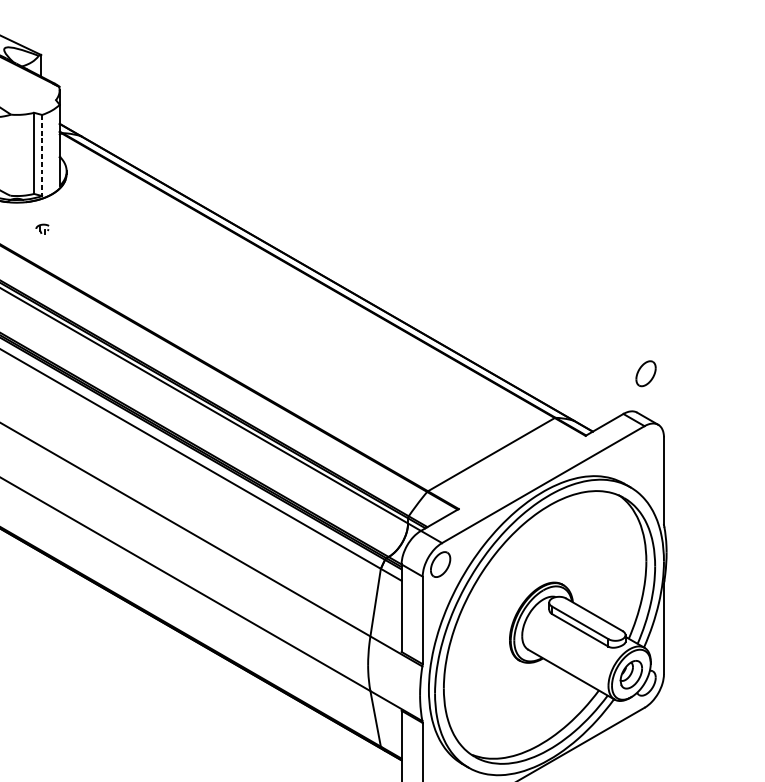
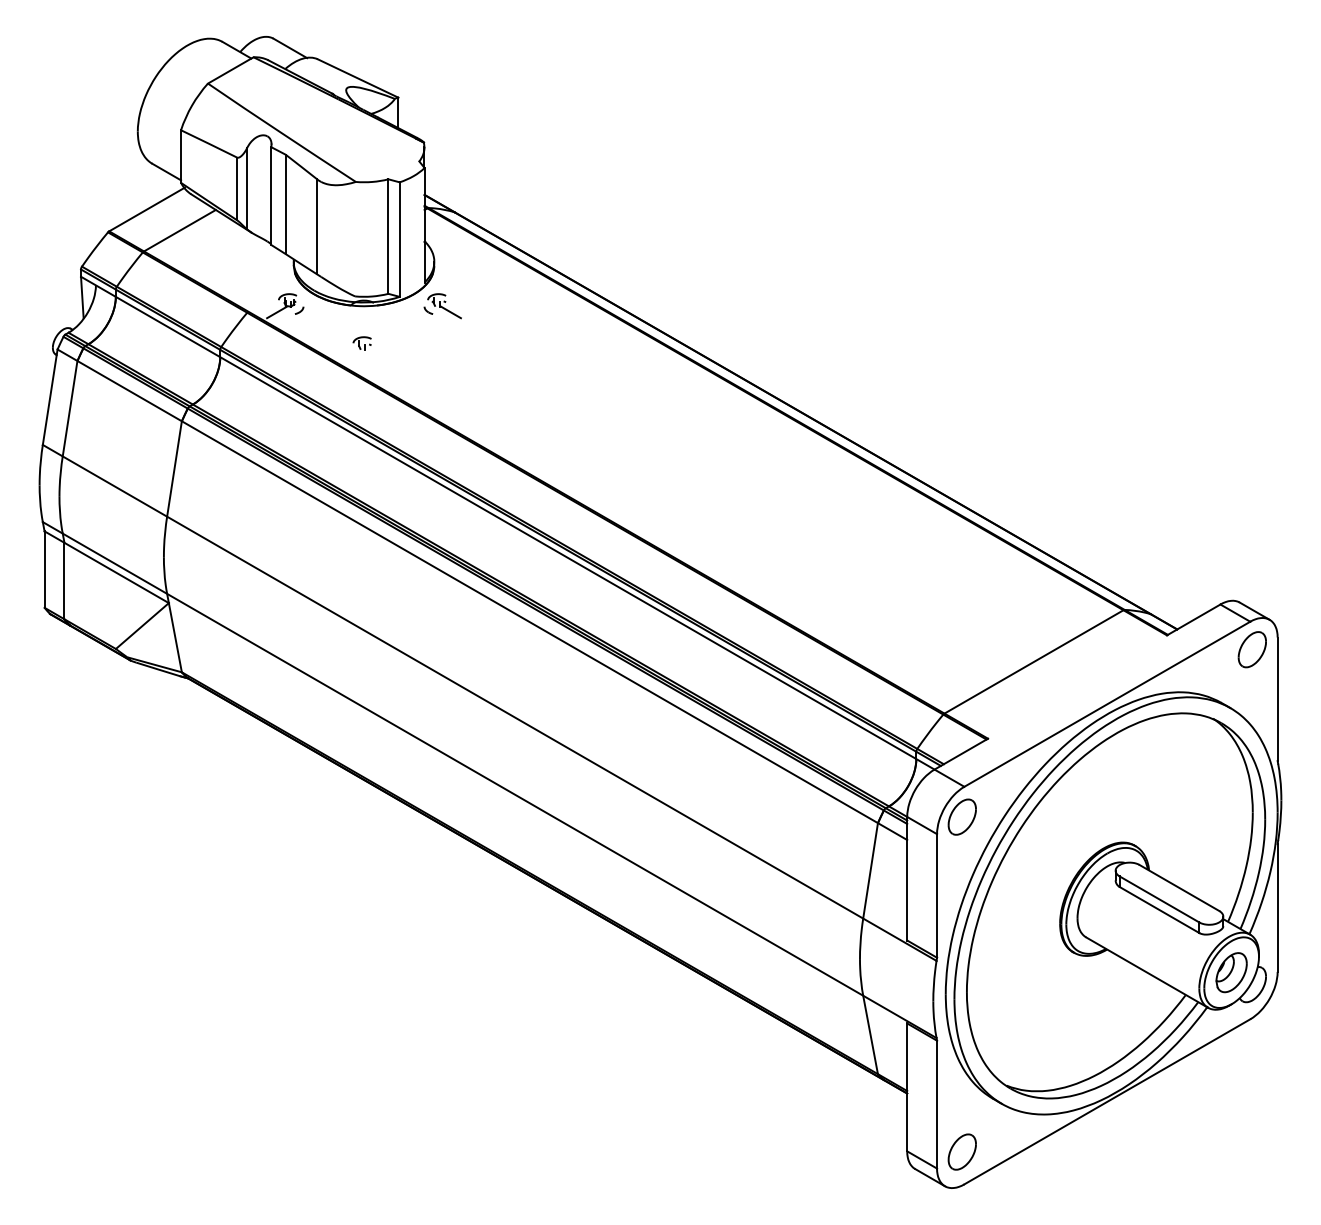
line: (41, 156) -> (399, 240), dashed -> solid
part: (72, 202) -> (442, 306), added
part: (41, 229) -> (361, 343), moved
part: (645, 373) -> (1251, 649), moved

